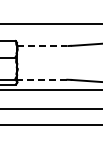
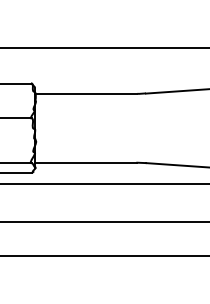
line: (42, 46) -> (86, 94), dashed -> solid
line: (42, 79) -> (86, 162), dashed -> solid

